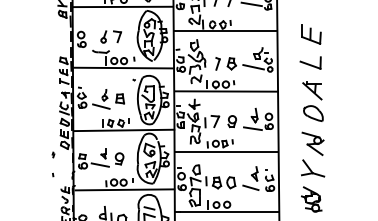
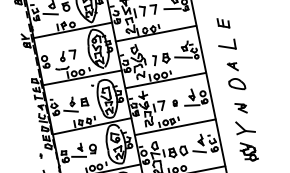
part: (311, 34) -> (223, 23), size x0.7
part: (312, 90) -> (232, 66), size x0.6
part: (232, 121) -> (175, 102), size x0.6
part: (312, 143) -> (240, 107), size x0.6

